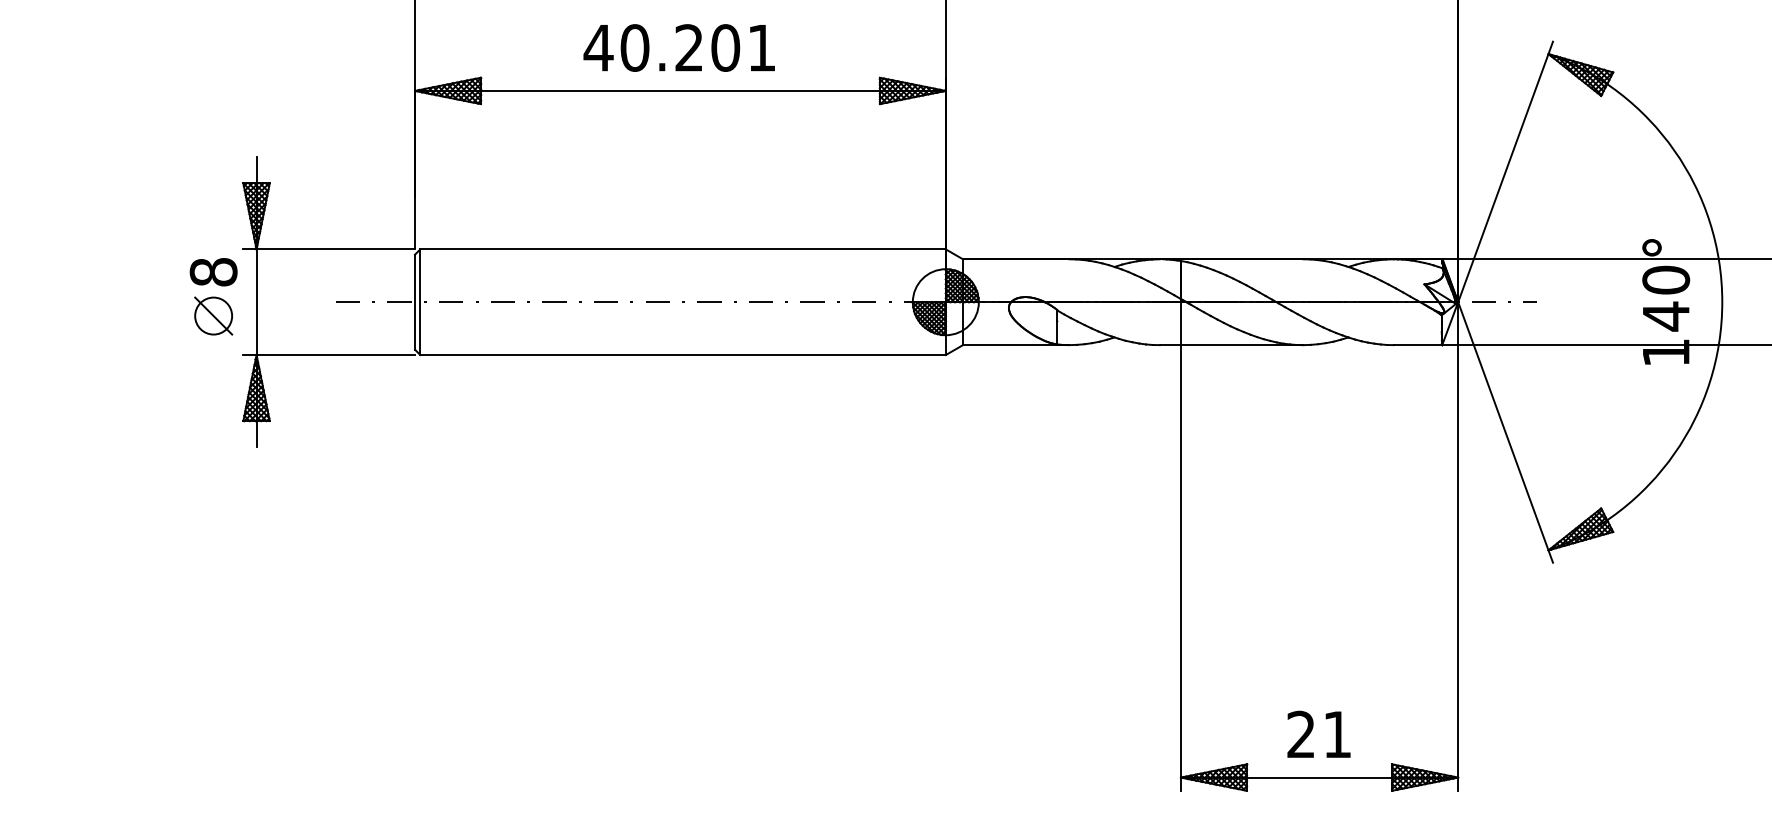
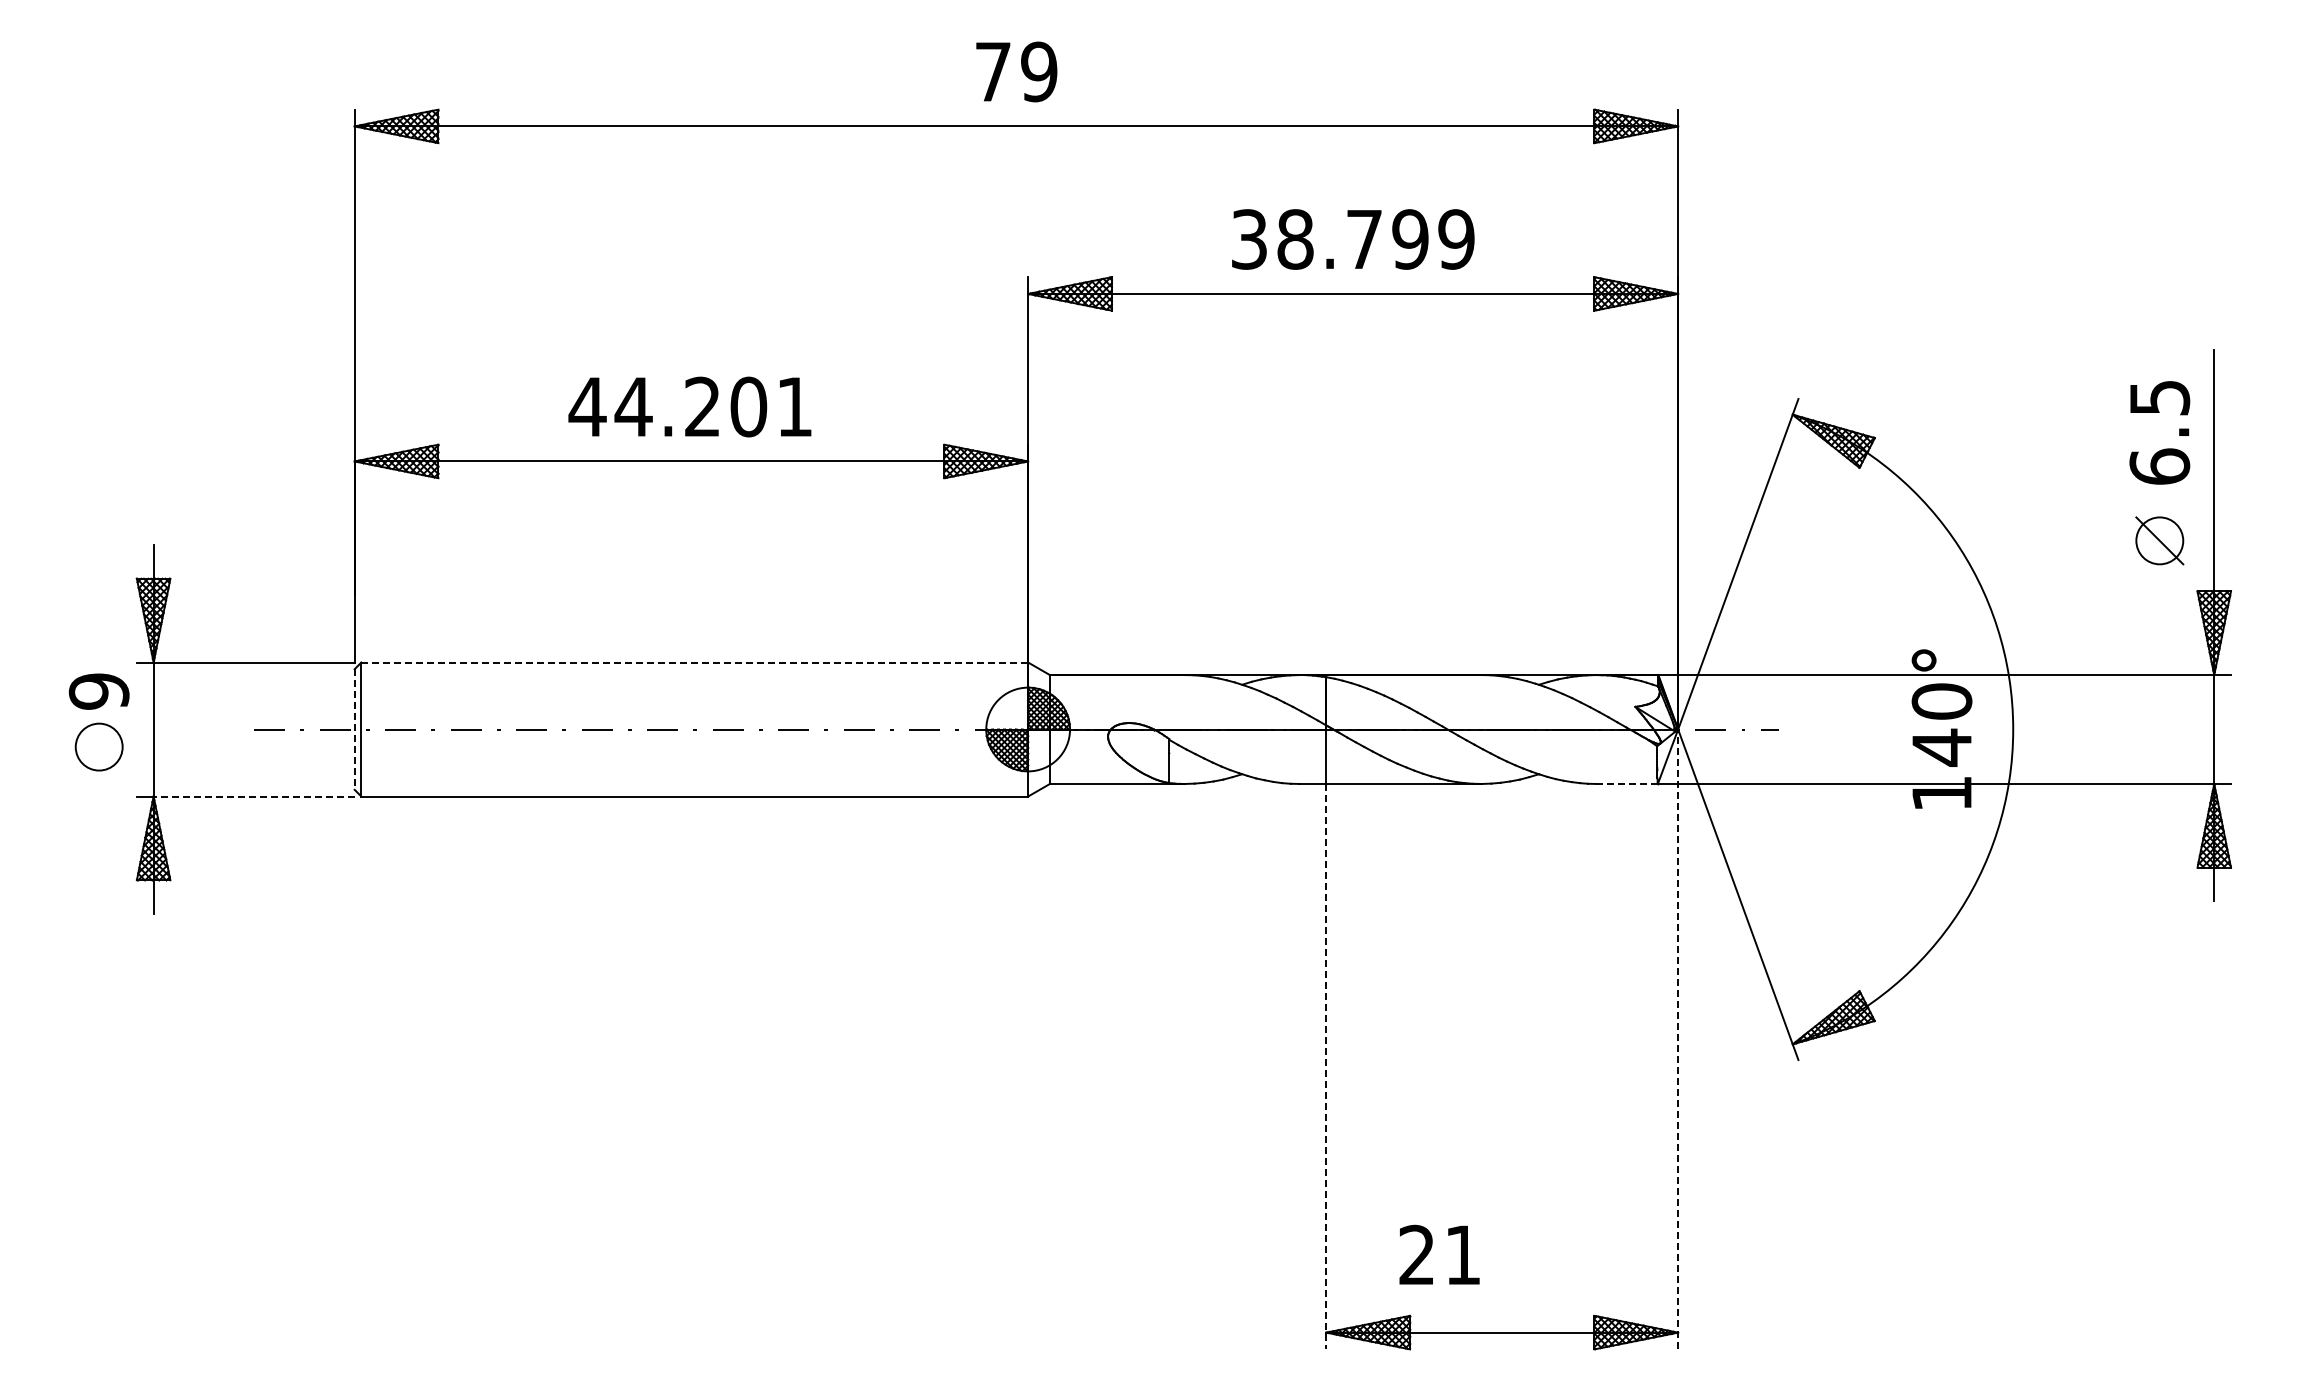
text: (634, 47) -> (633, 406), 40.201 -> 44.201
line: (682, 249) -> (694, 662), solid -> dashed
text: (213, 272) -> (99, 691), 8 -> 9
line: (414, 302) -> (354, 730), solid -> dashed
line: (213, 315) -> (98, 746), removed
line: (1417, 344) -> (1626, 783), solid -> dashed
line: (336, 355) -> (254, 796), solid -> dashed
line: (1458, 546) -> (1678, 1039), solid -> dashed
line: (1181, 567) -> (1326, 1066), solid -> dashed
text: (1318, 734) -> (1439, 1254), moved

